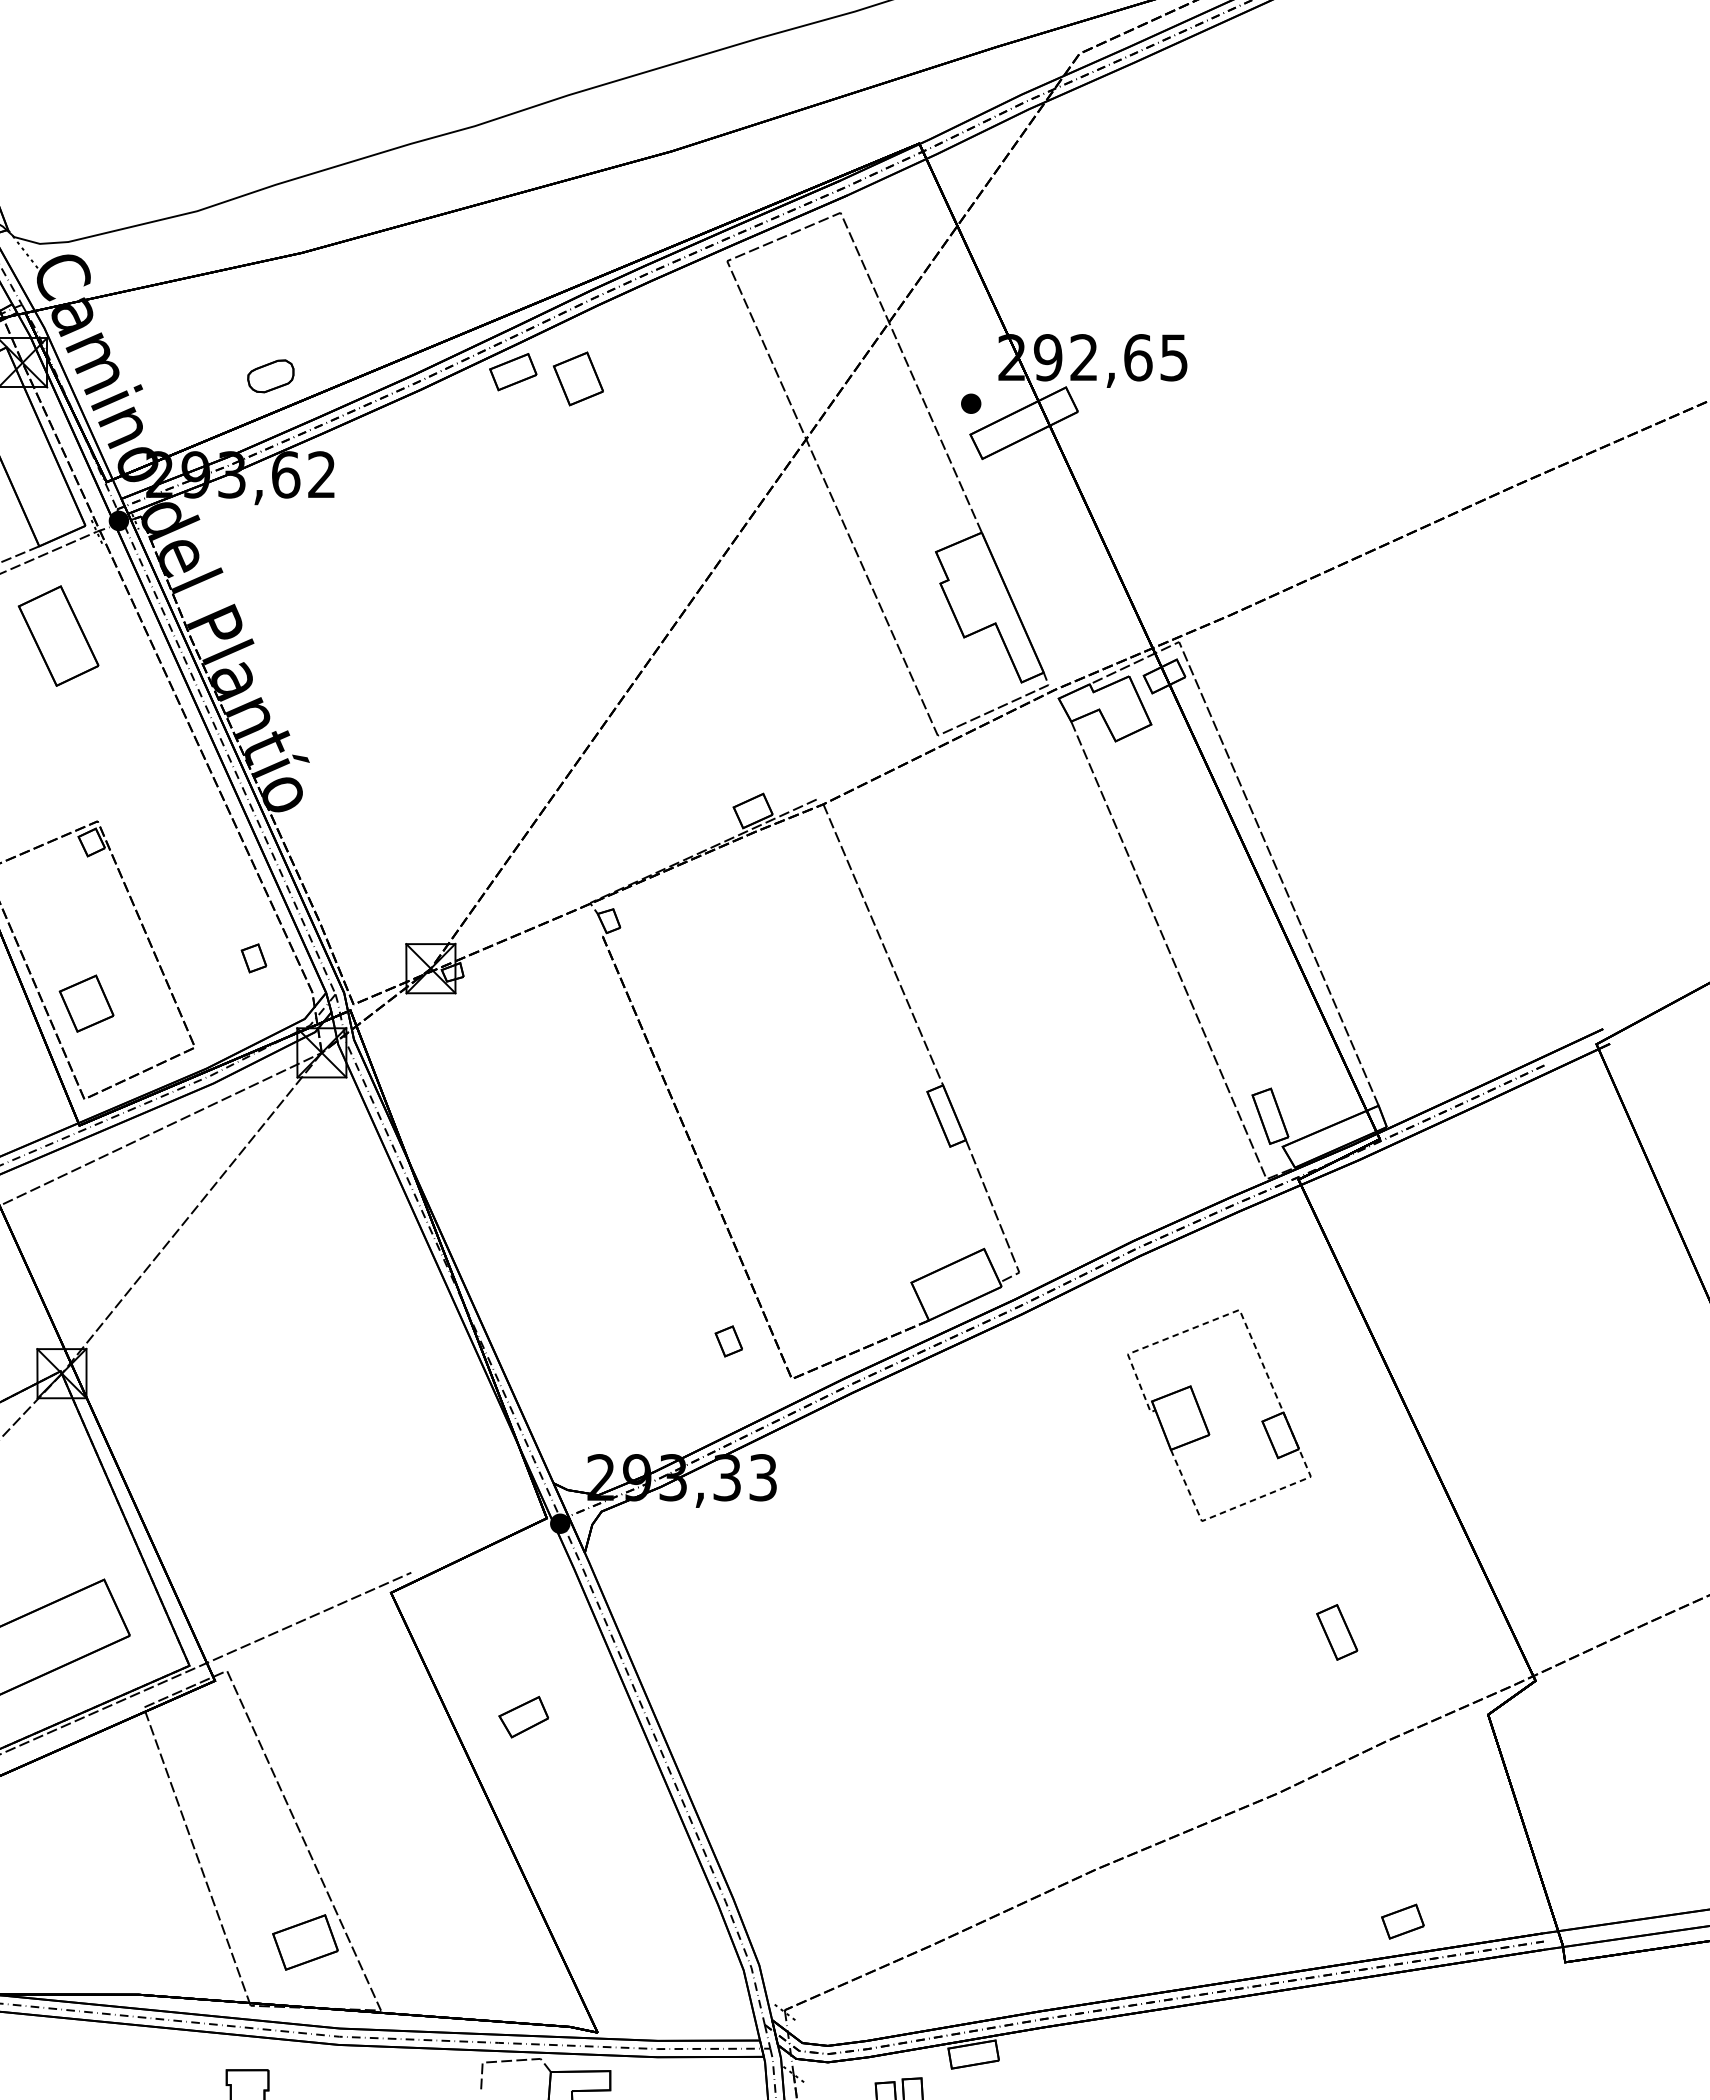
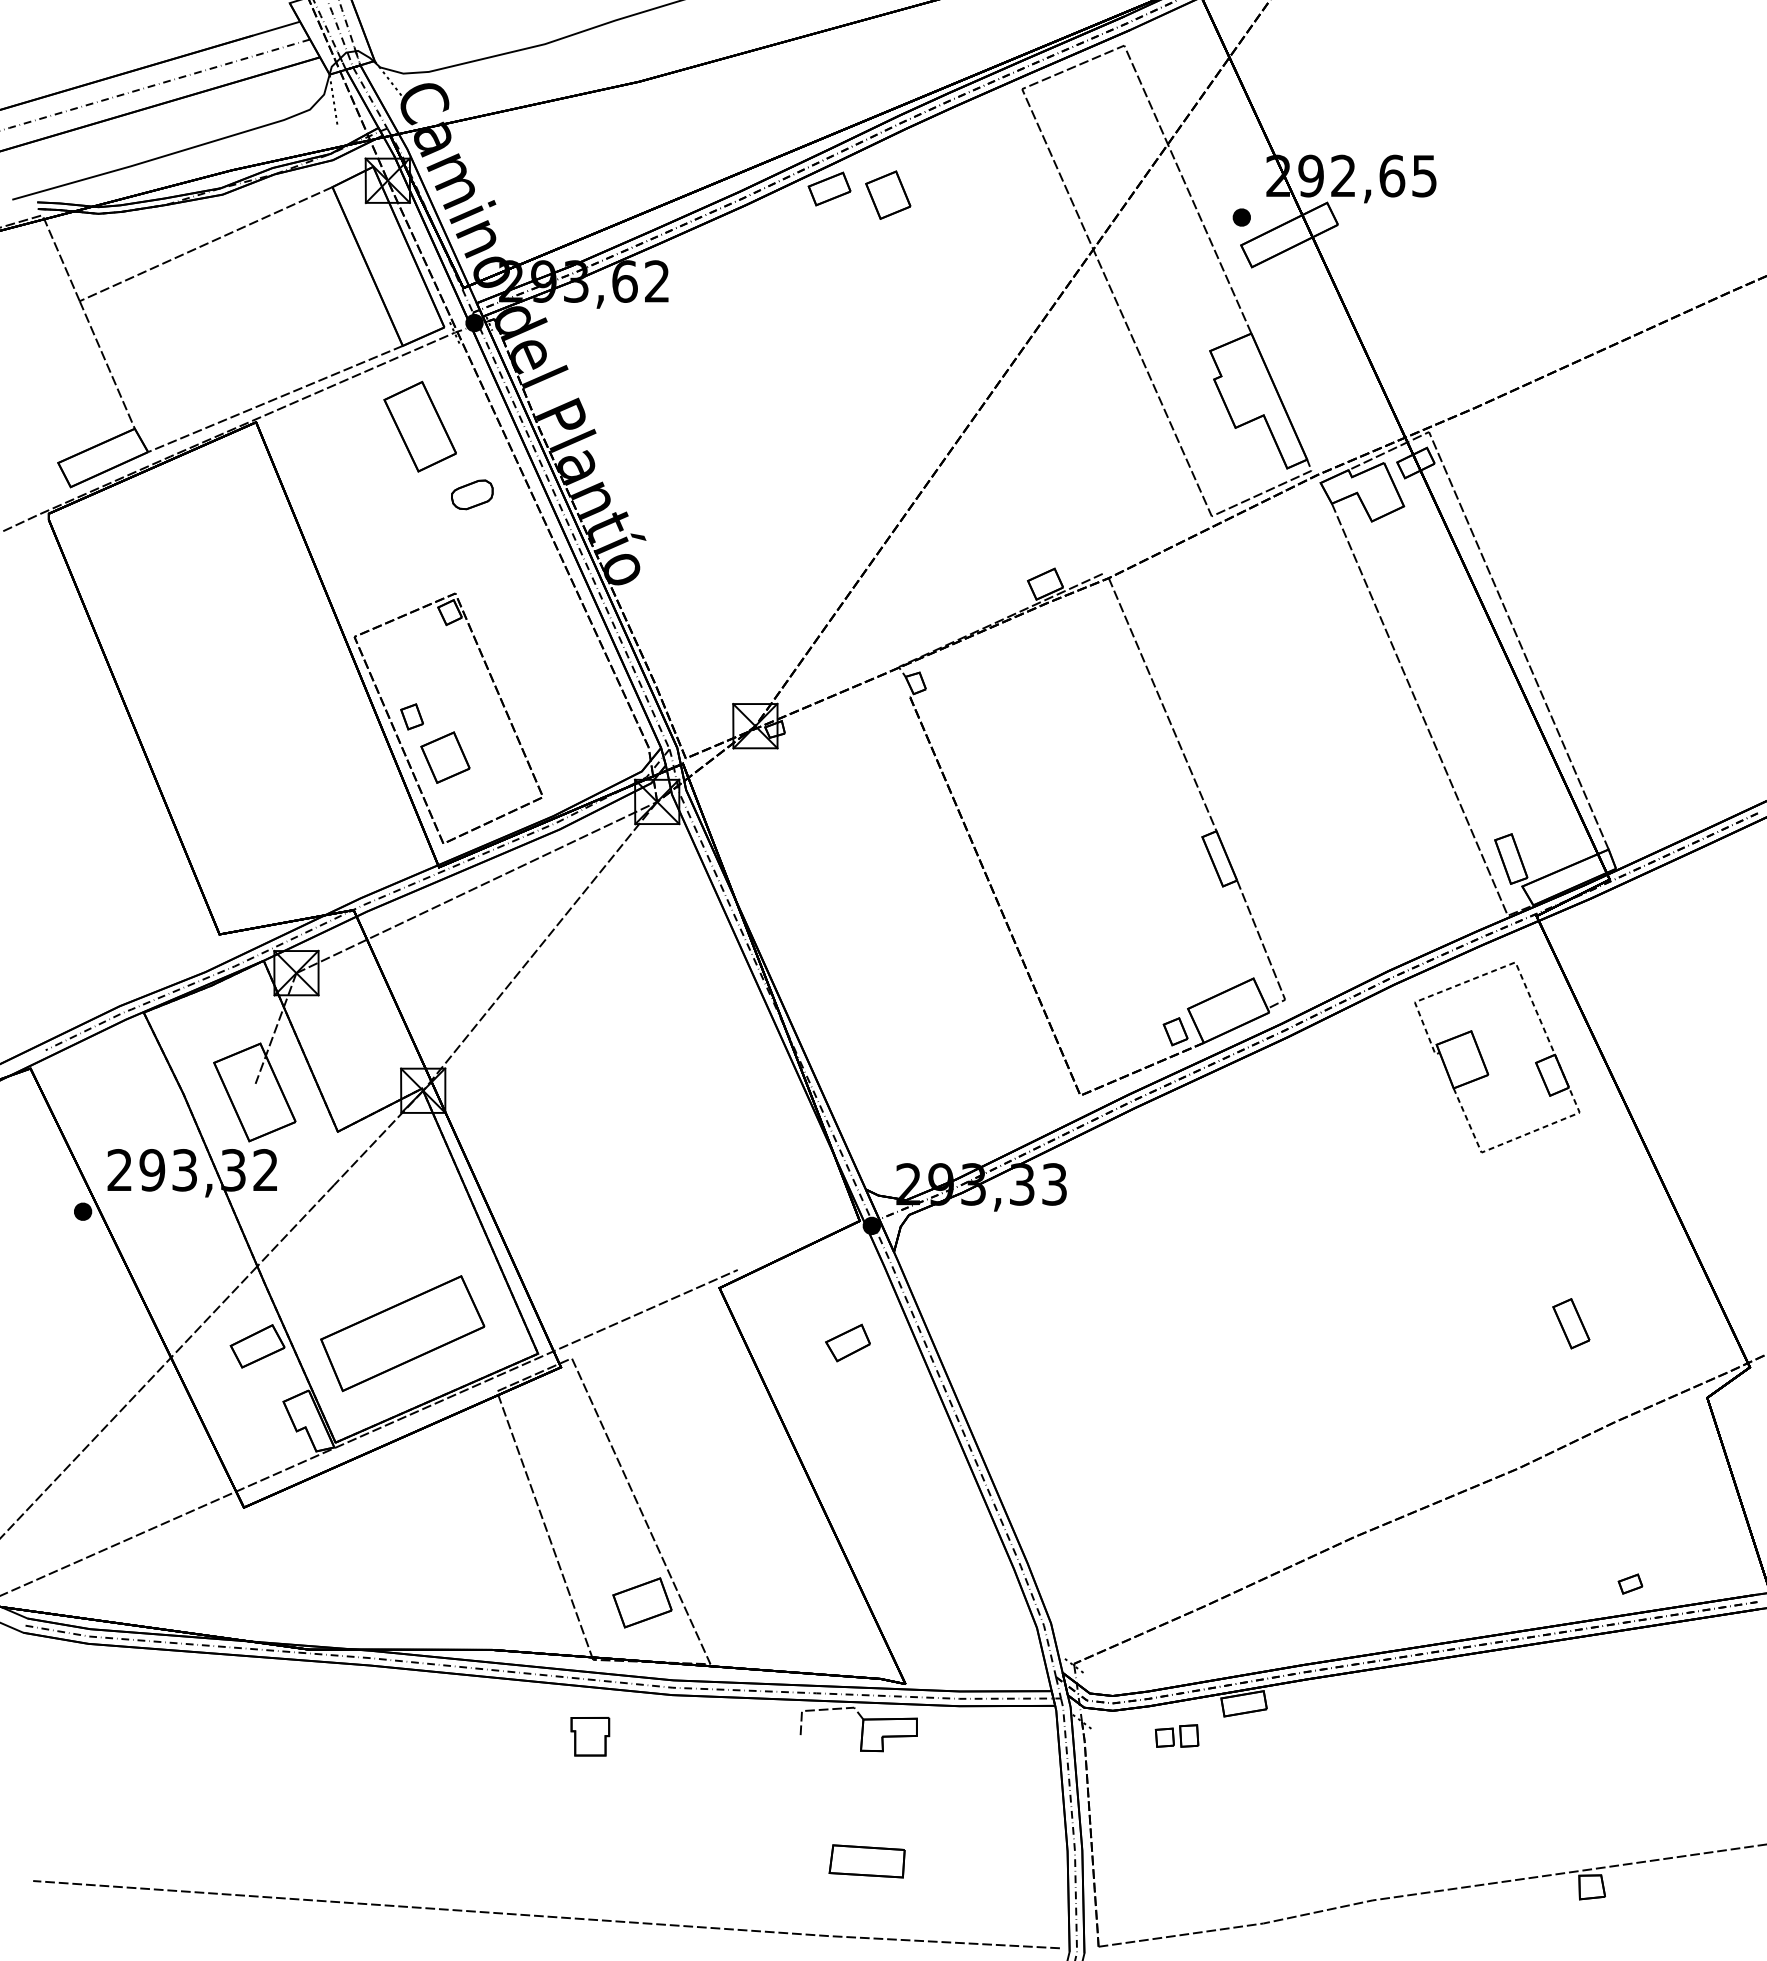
part: (271, 375) -> (472, 494), moved
part: (253, 957) -> (411, 716), moved
part: (728, 1341) -> (1175, 1031), moved
part: (1205, 1420) -> (1484, 1061), moved
part: (523, 1716) -> (847, 1342), moved
part: (1402, 1920) -> (1630, 1583), size x0.62

